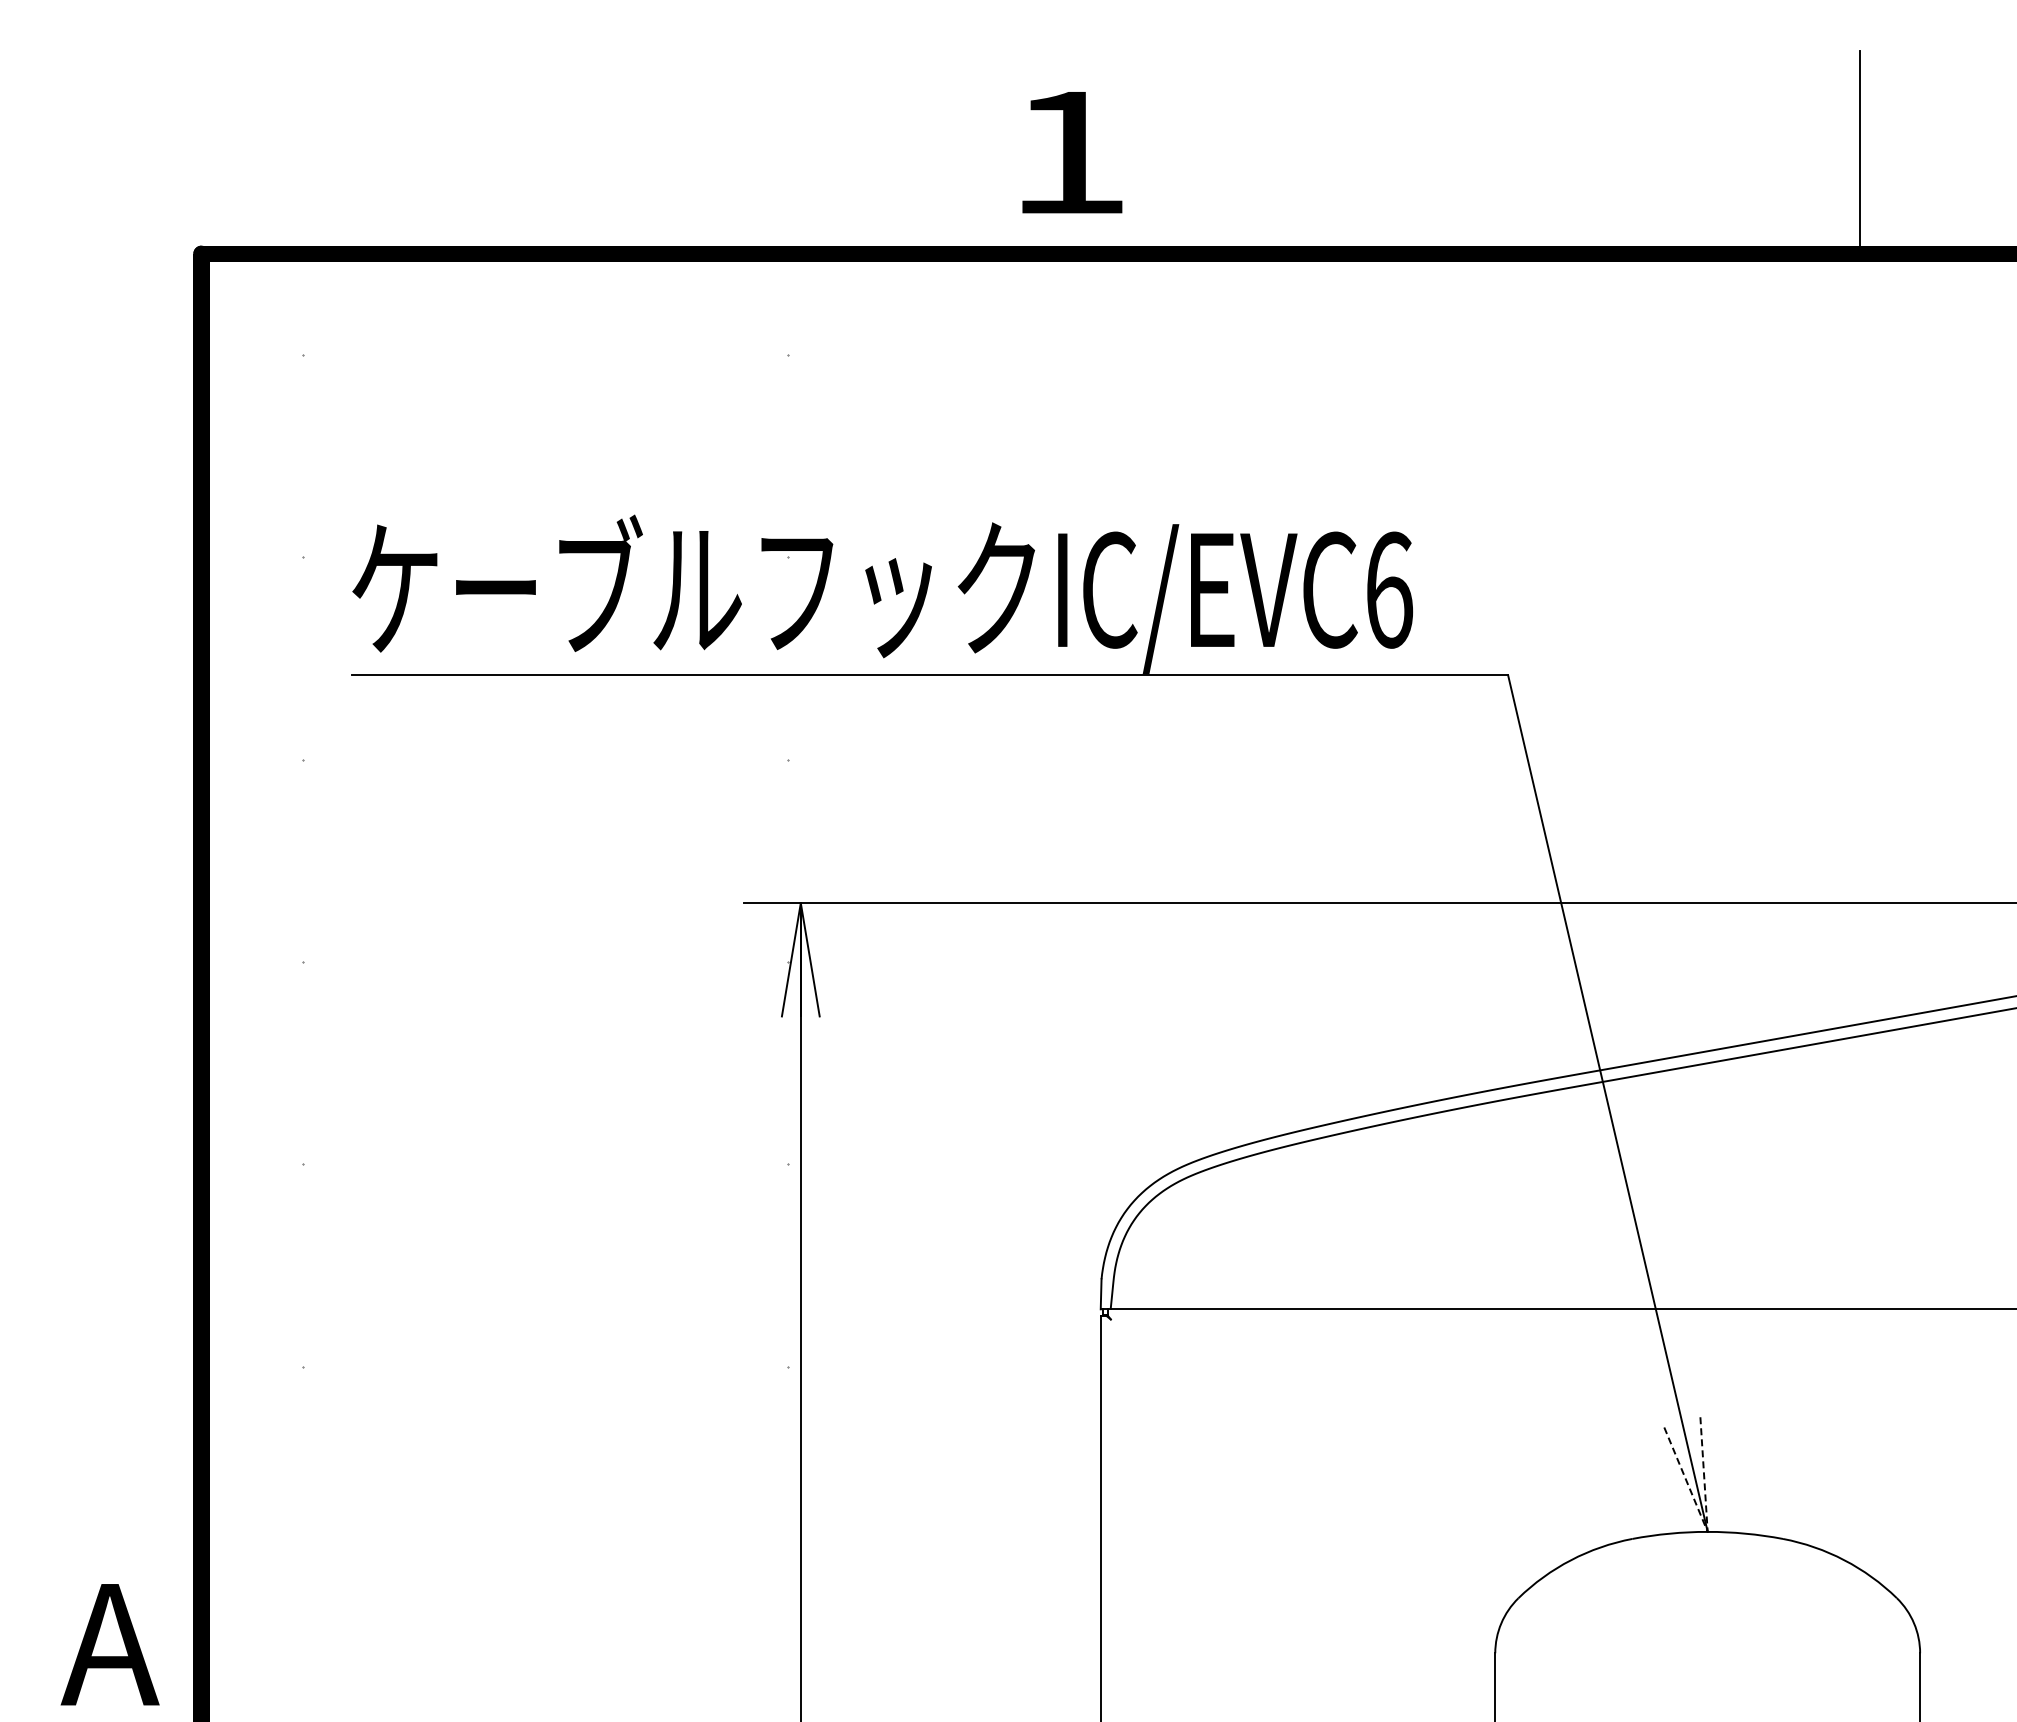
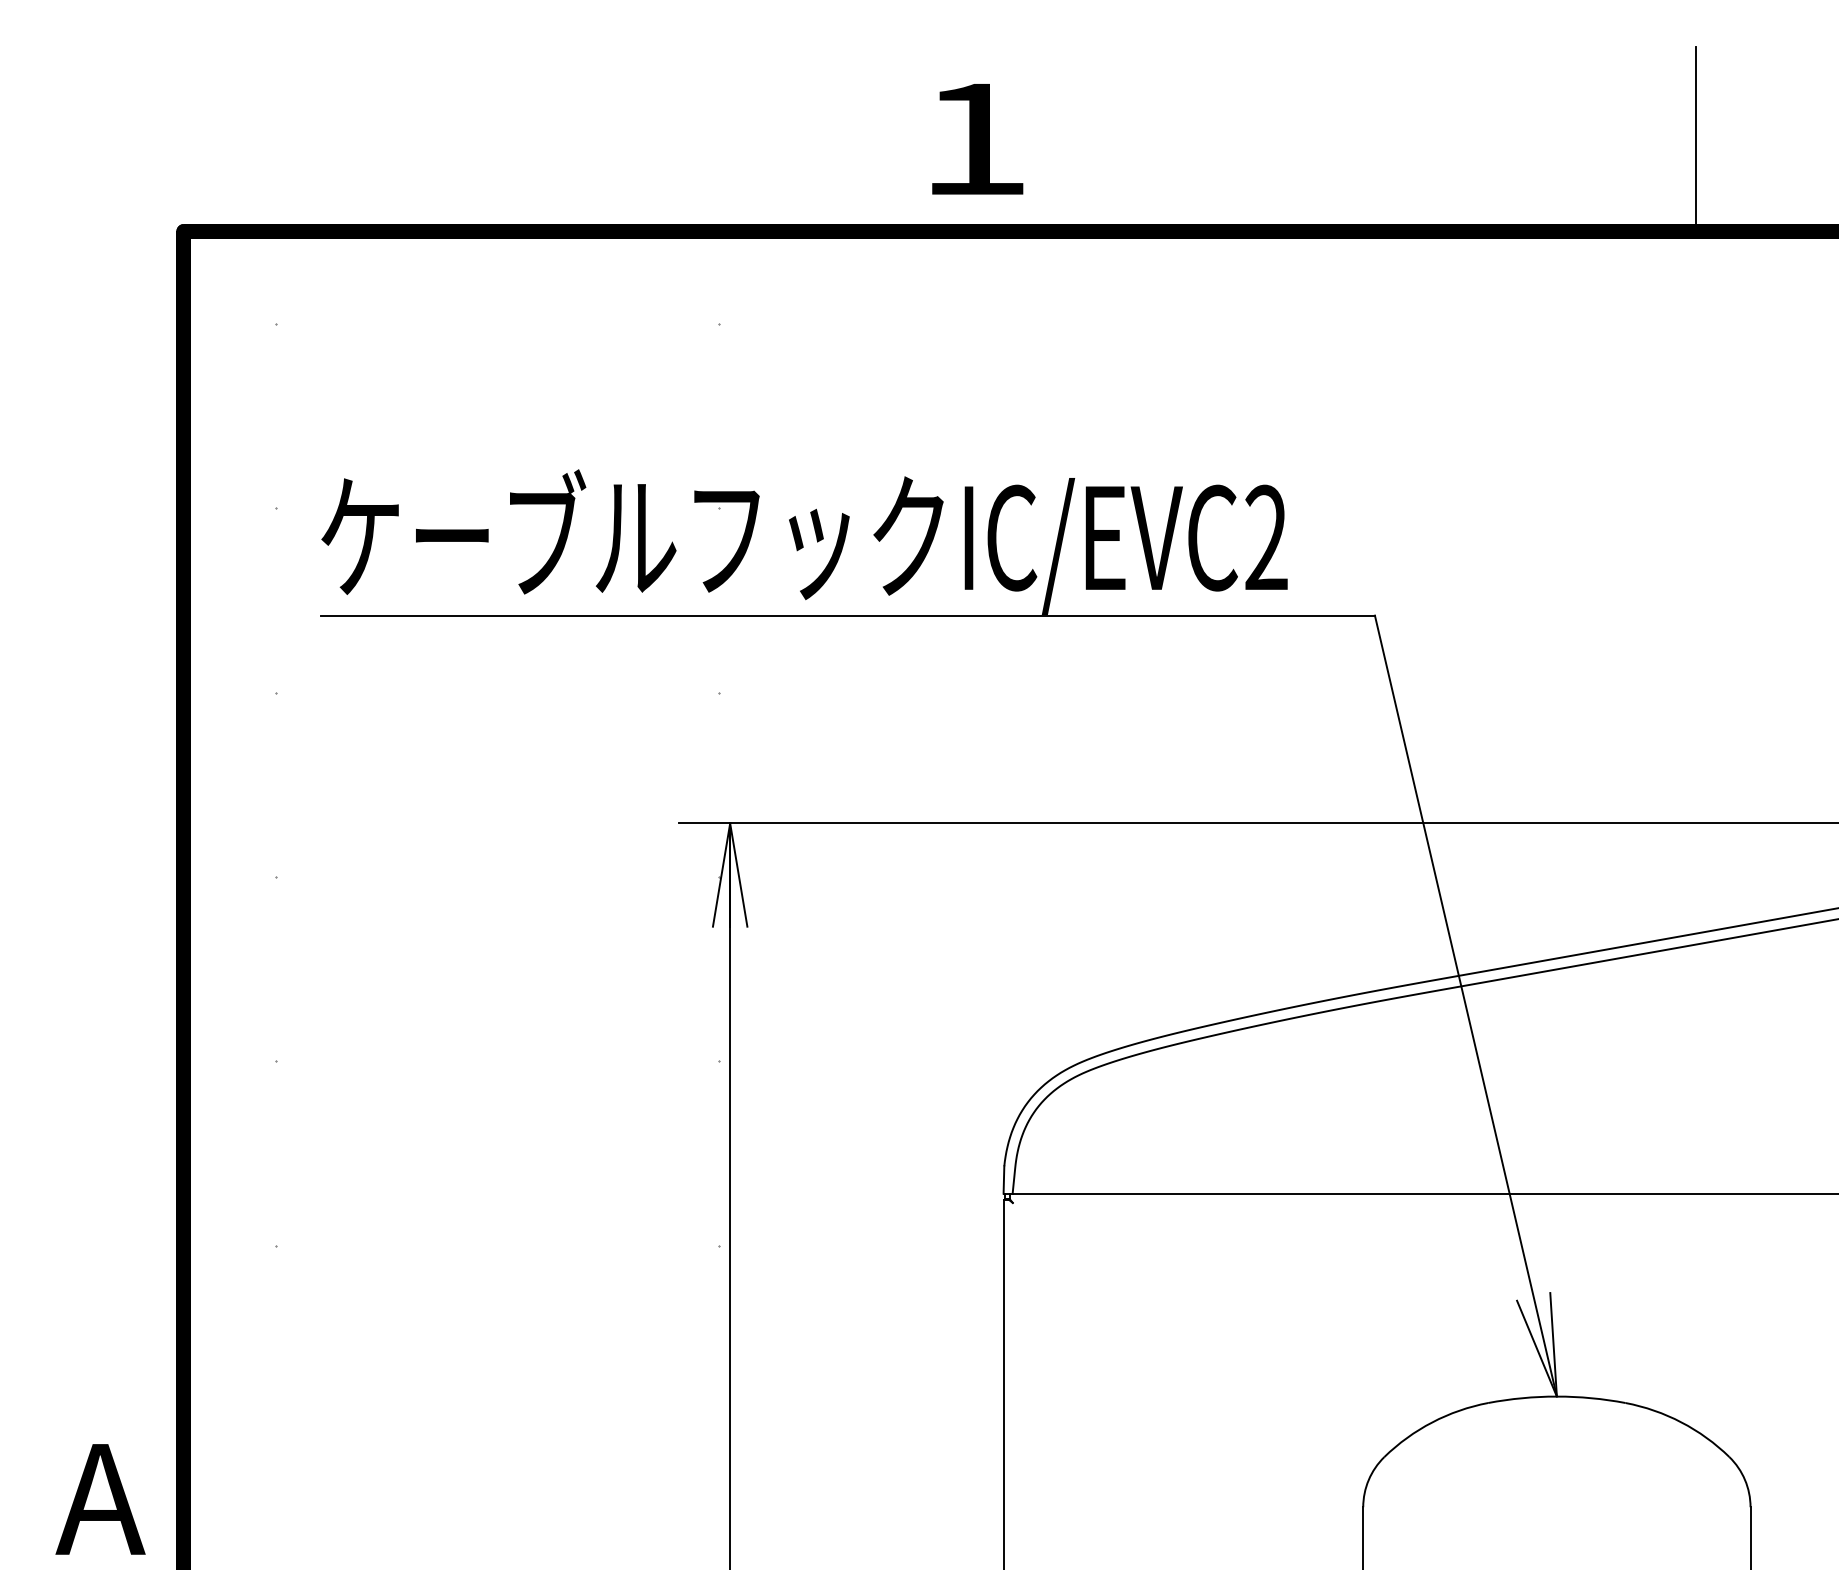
text: (1389, 589) -> (1266, 537), IC/EVC6 -> IC/EVC2
line: (1707, 1531) -> (1556, 1396), dashed -> solid

